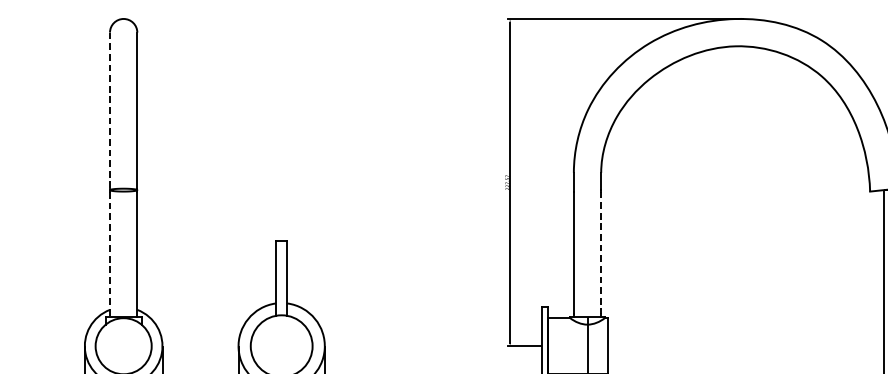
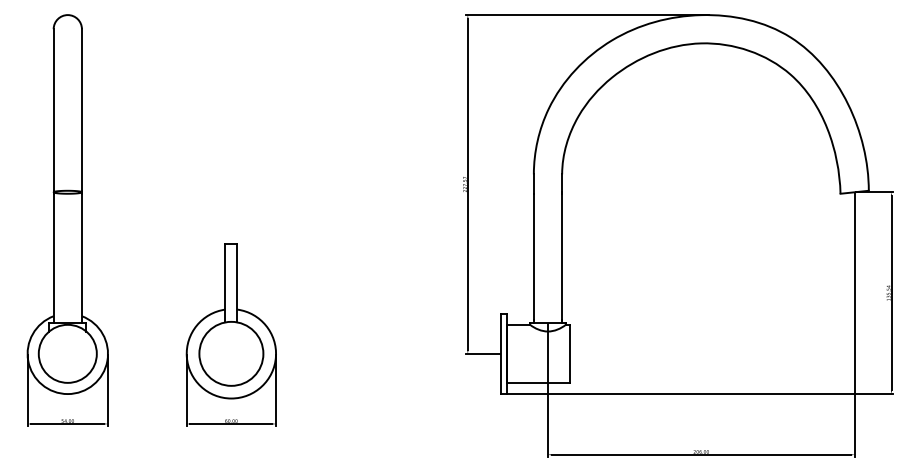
line: (109, 174) -> (53, 176), dashed -> solid
line: (601, 253) -> (562, 257), dashed -> solid

